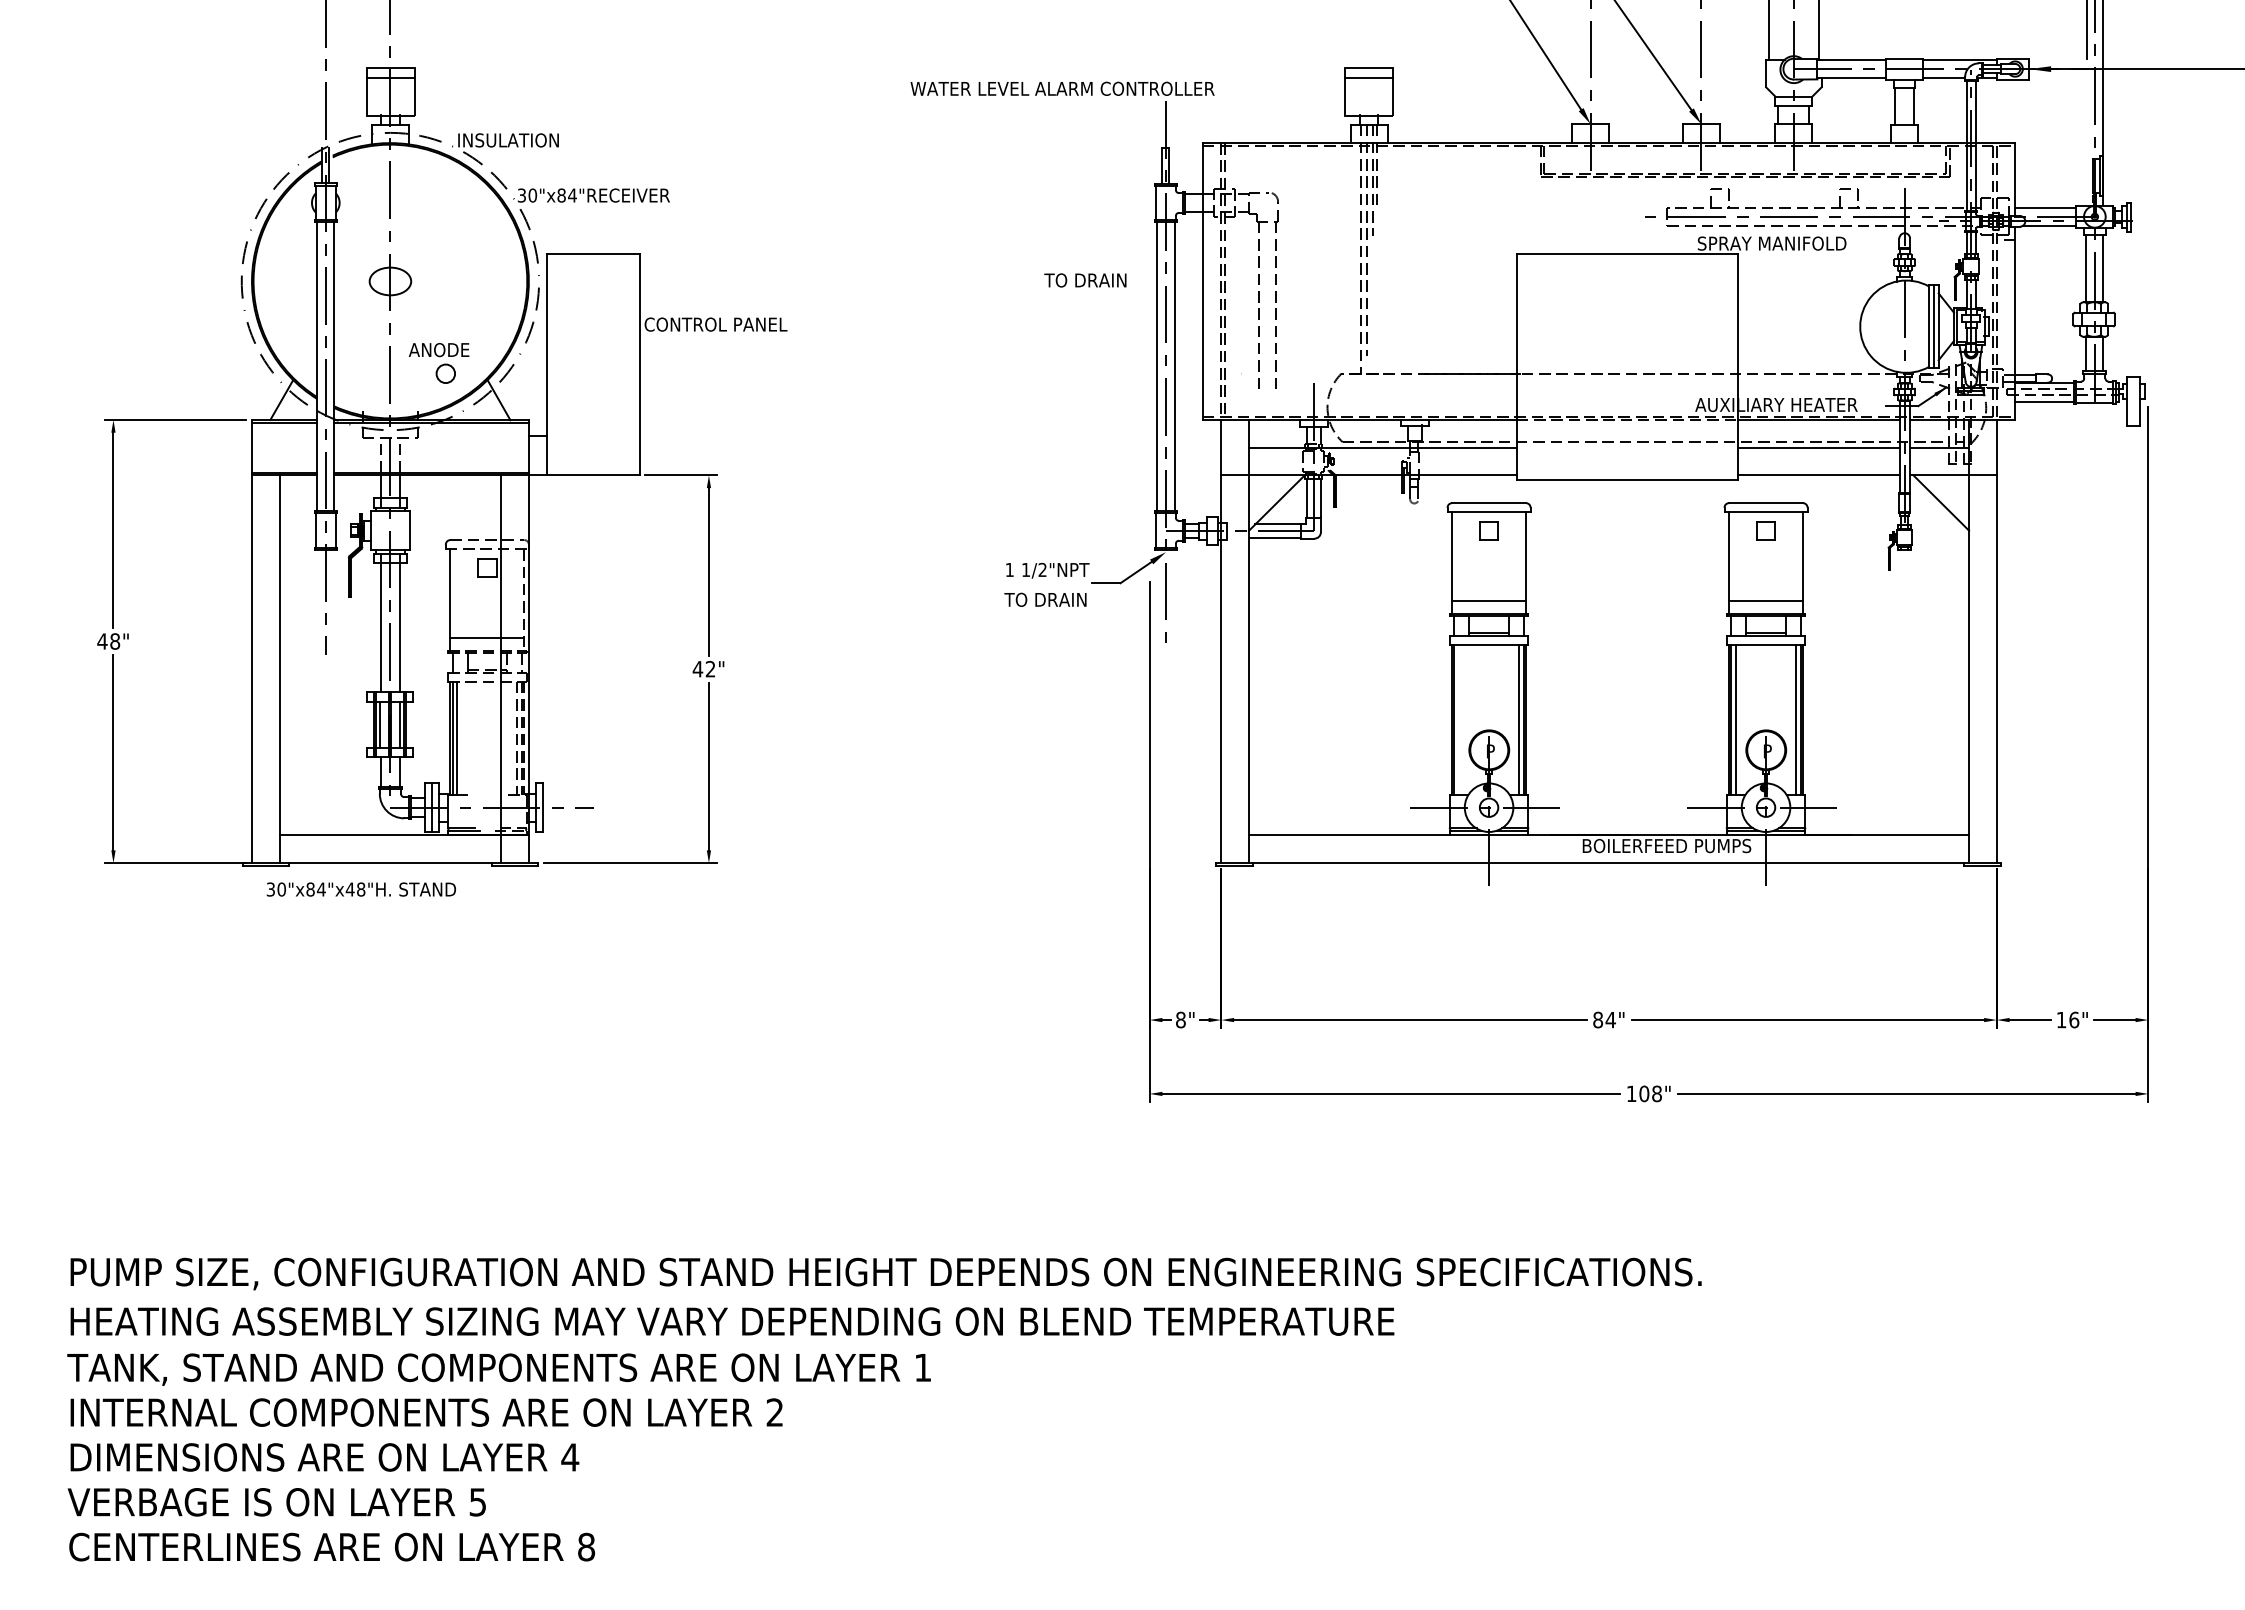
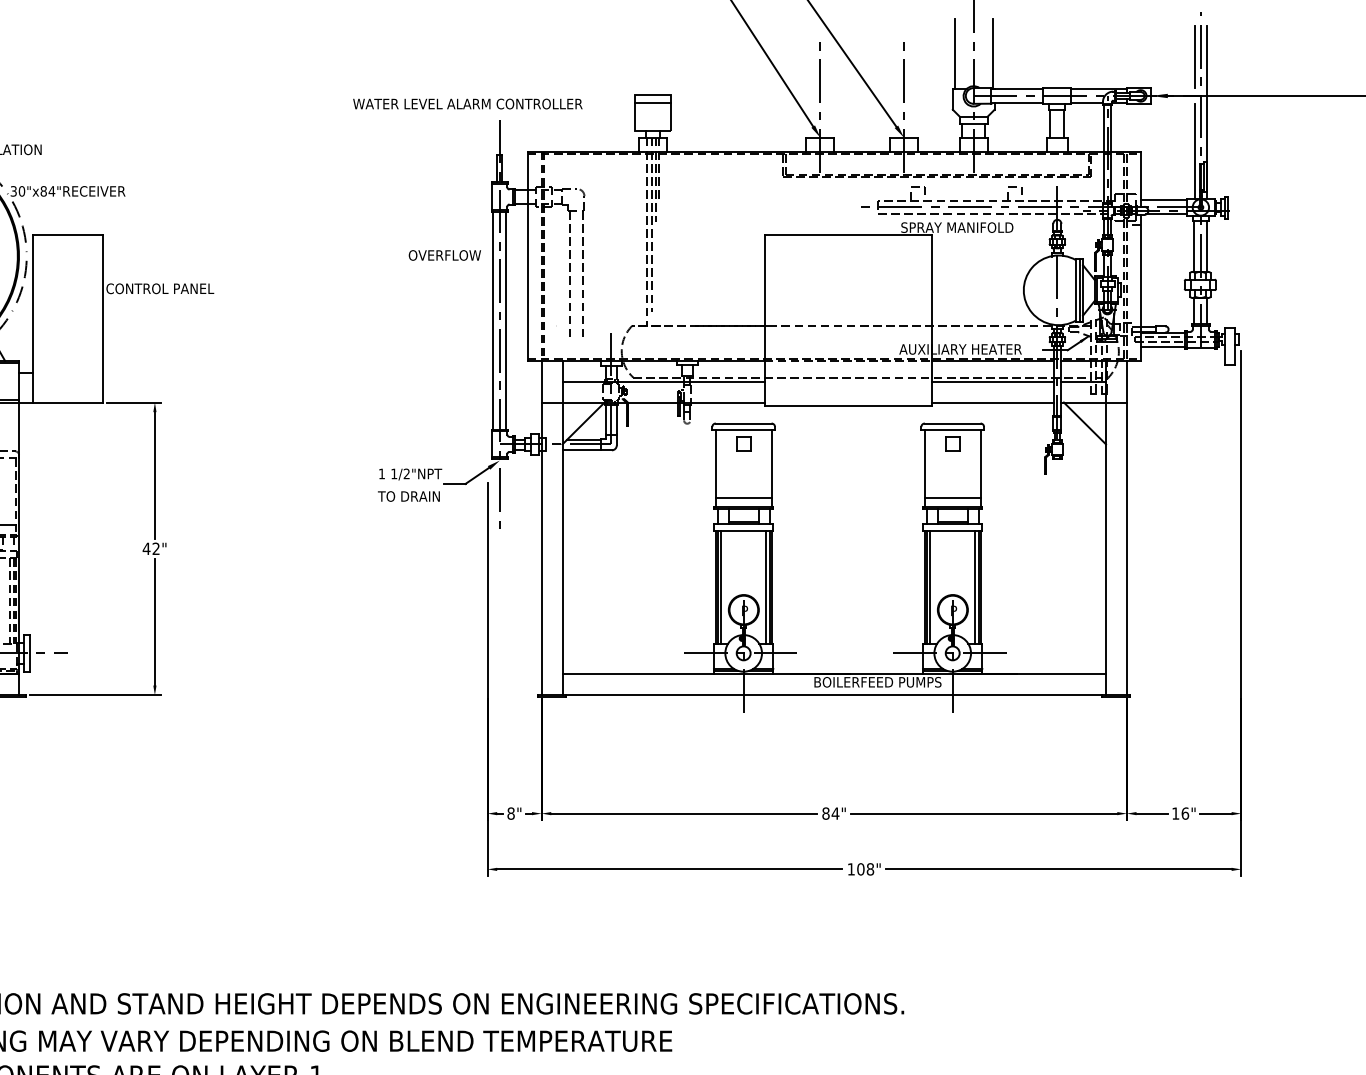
text: (1062, 88) -> (467, 103), moved
line: (2086, 142) -> (1194, 151), added
text: (1092, 280) -> (444, 255), TO DRAIN -> OVERFLOW
line: (1459, 719) -> (721, 586), added

